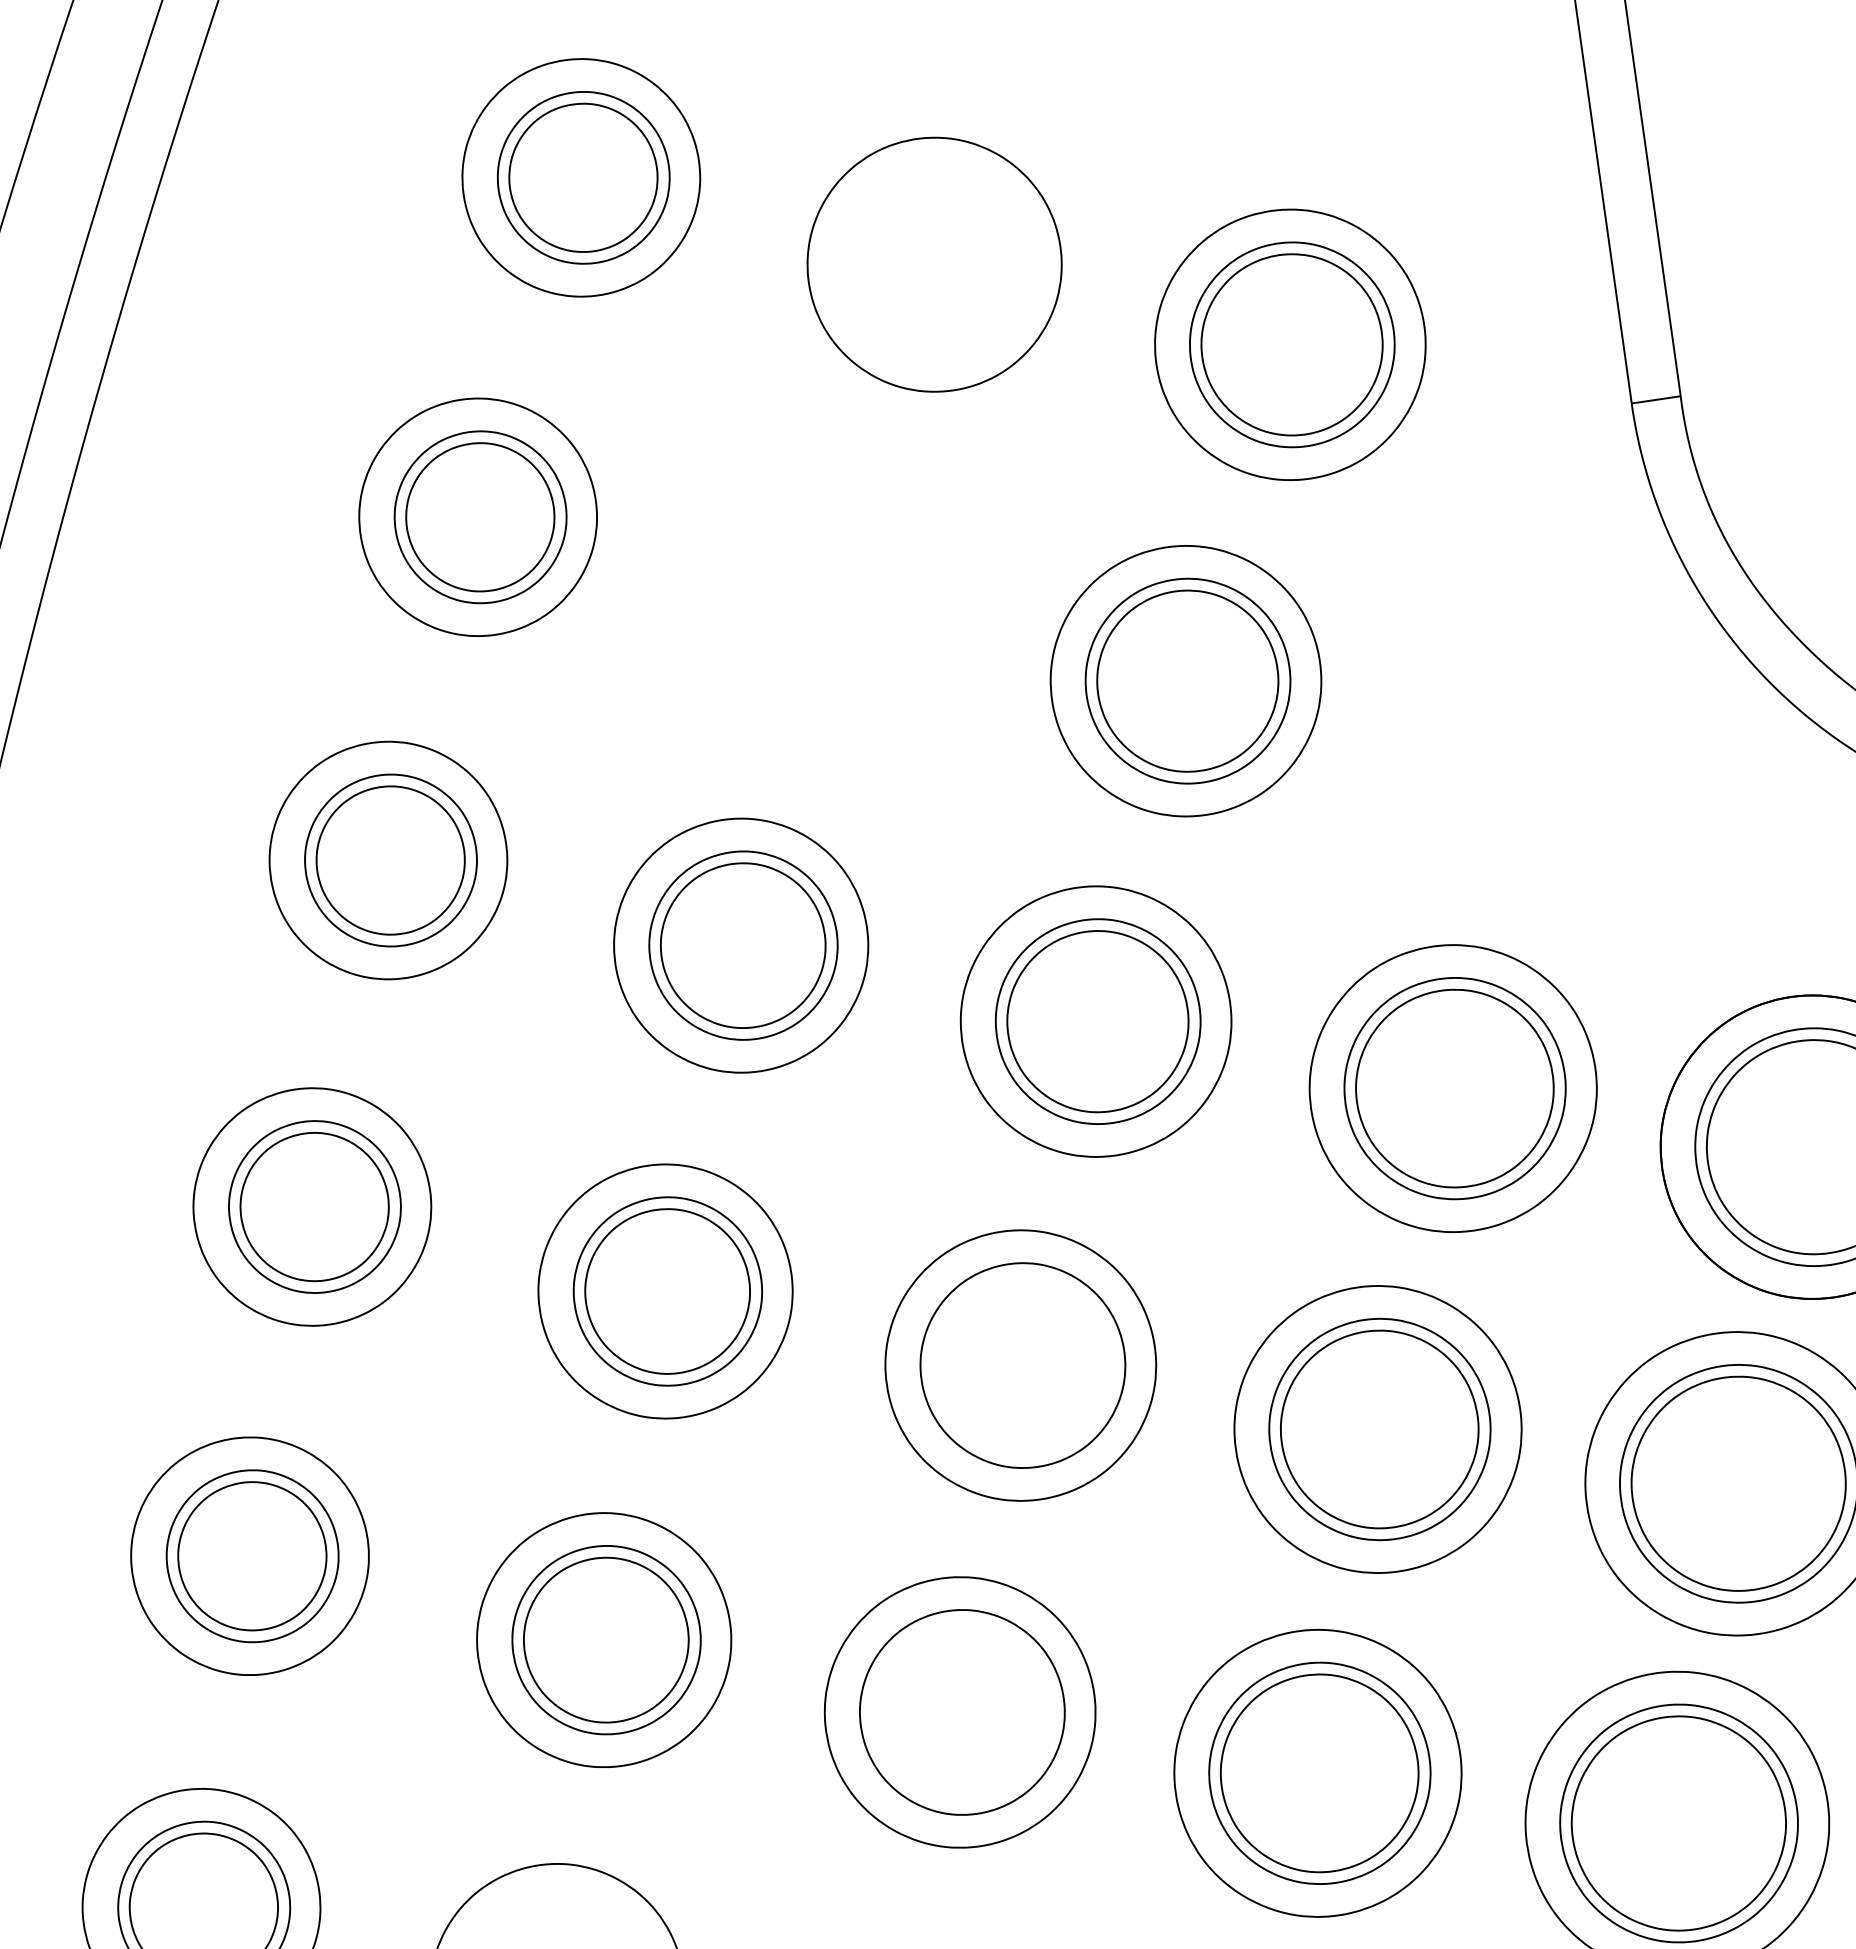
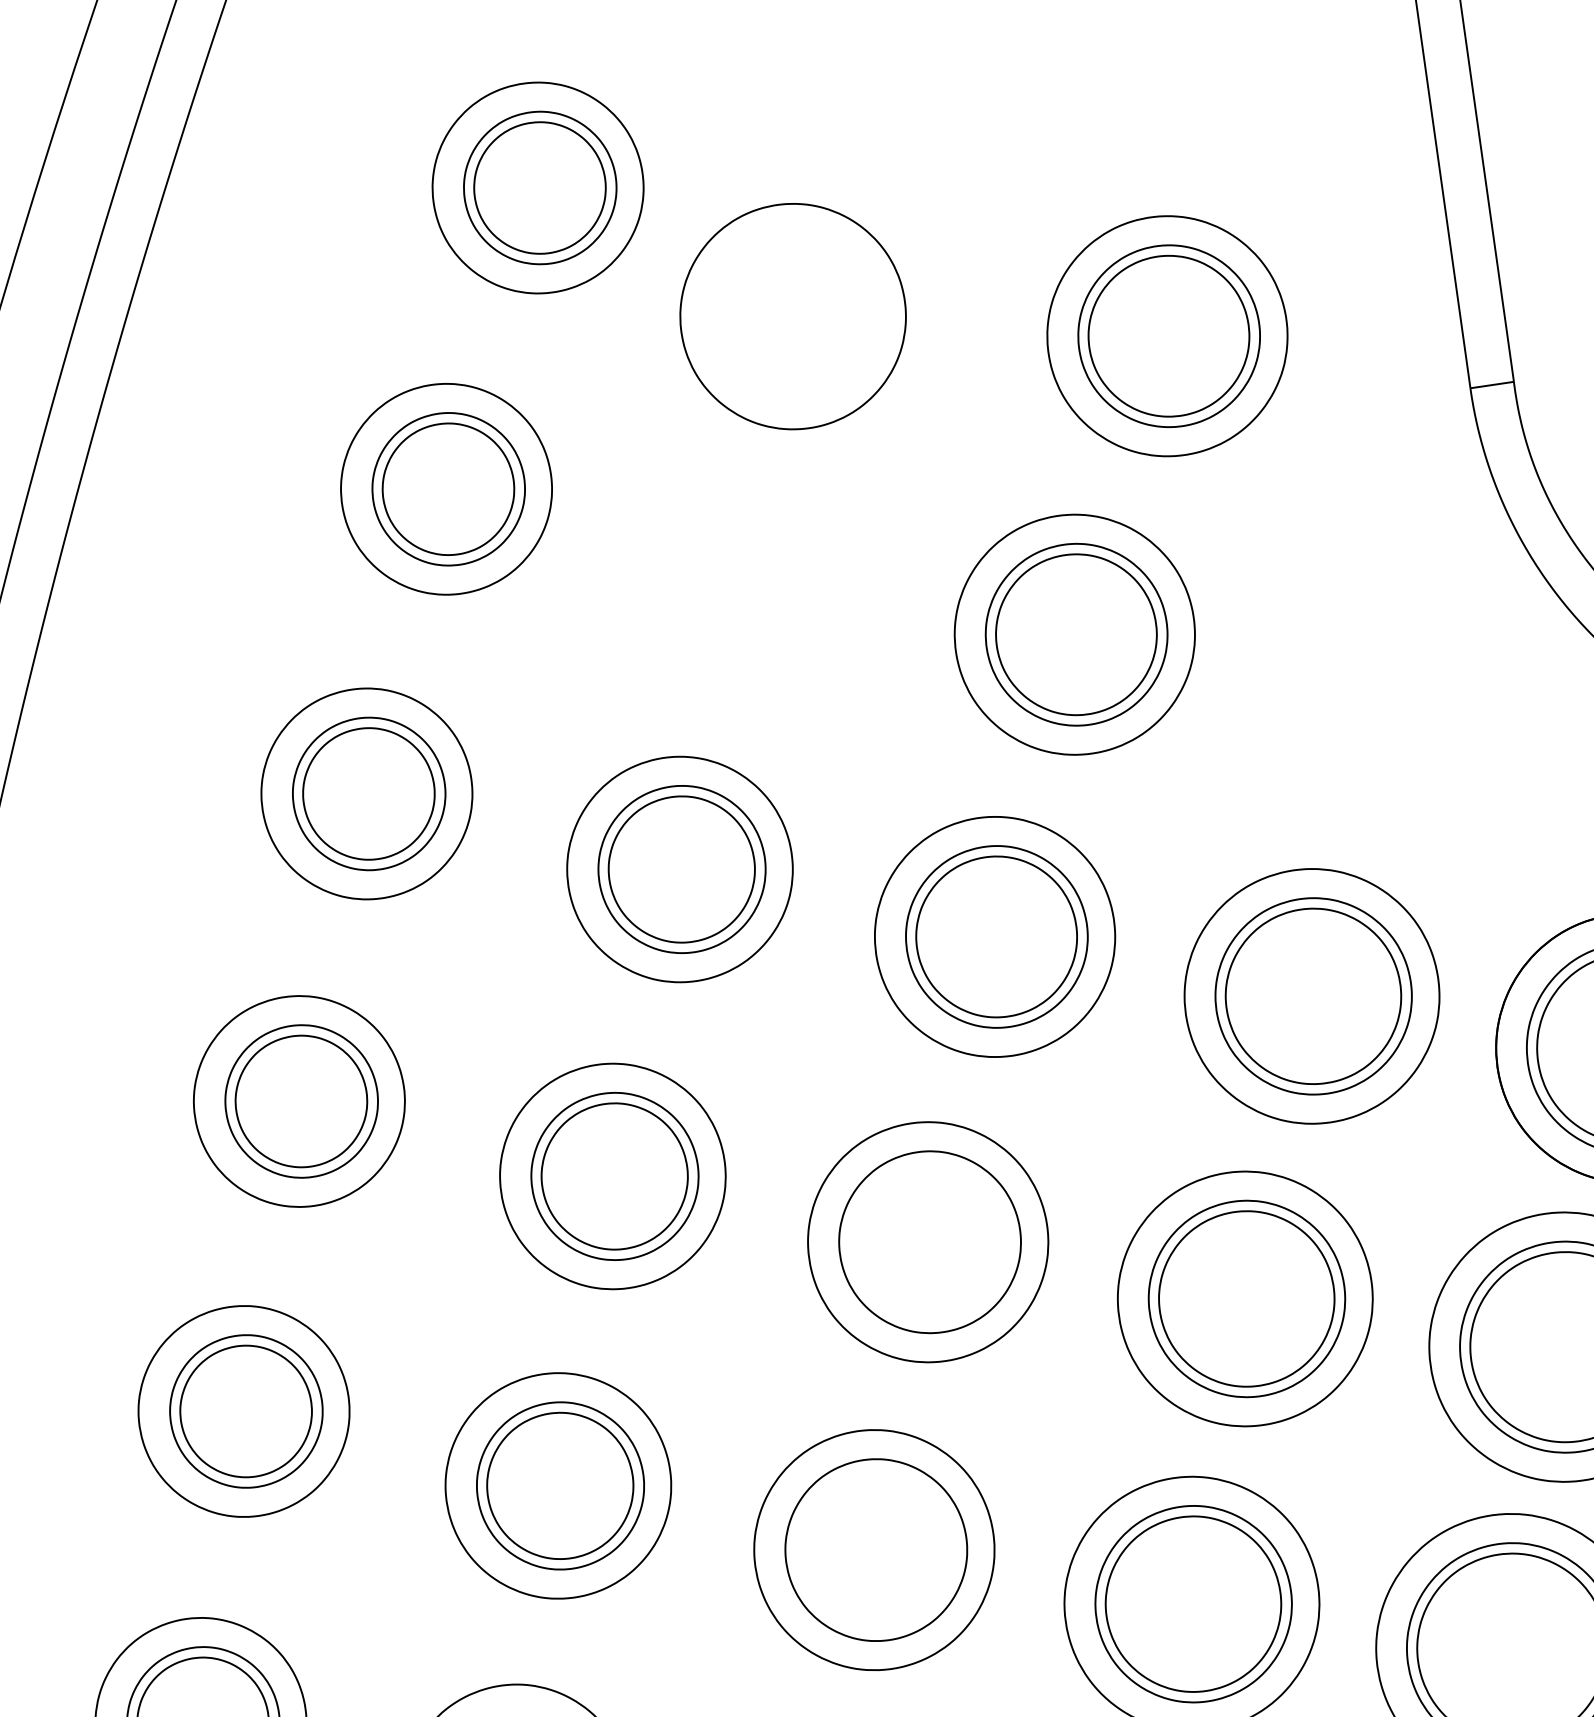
part: (934, 264) -> (793, 316), moved

